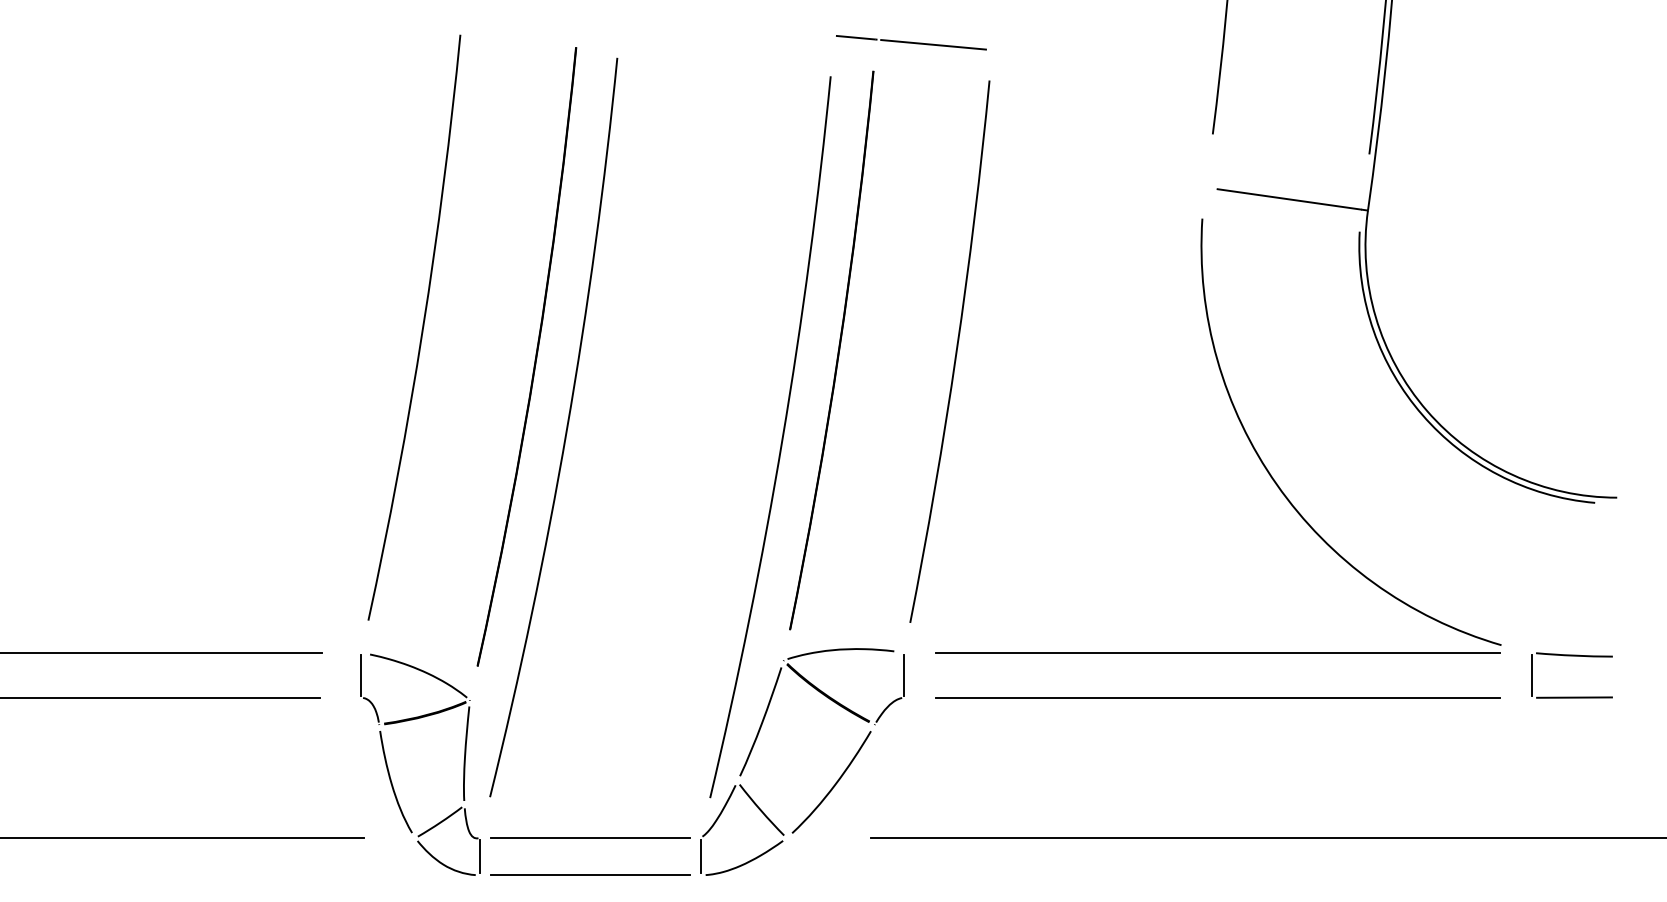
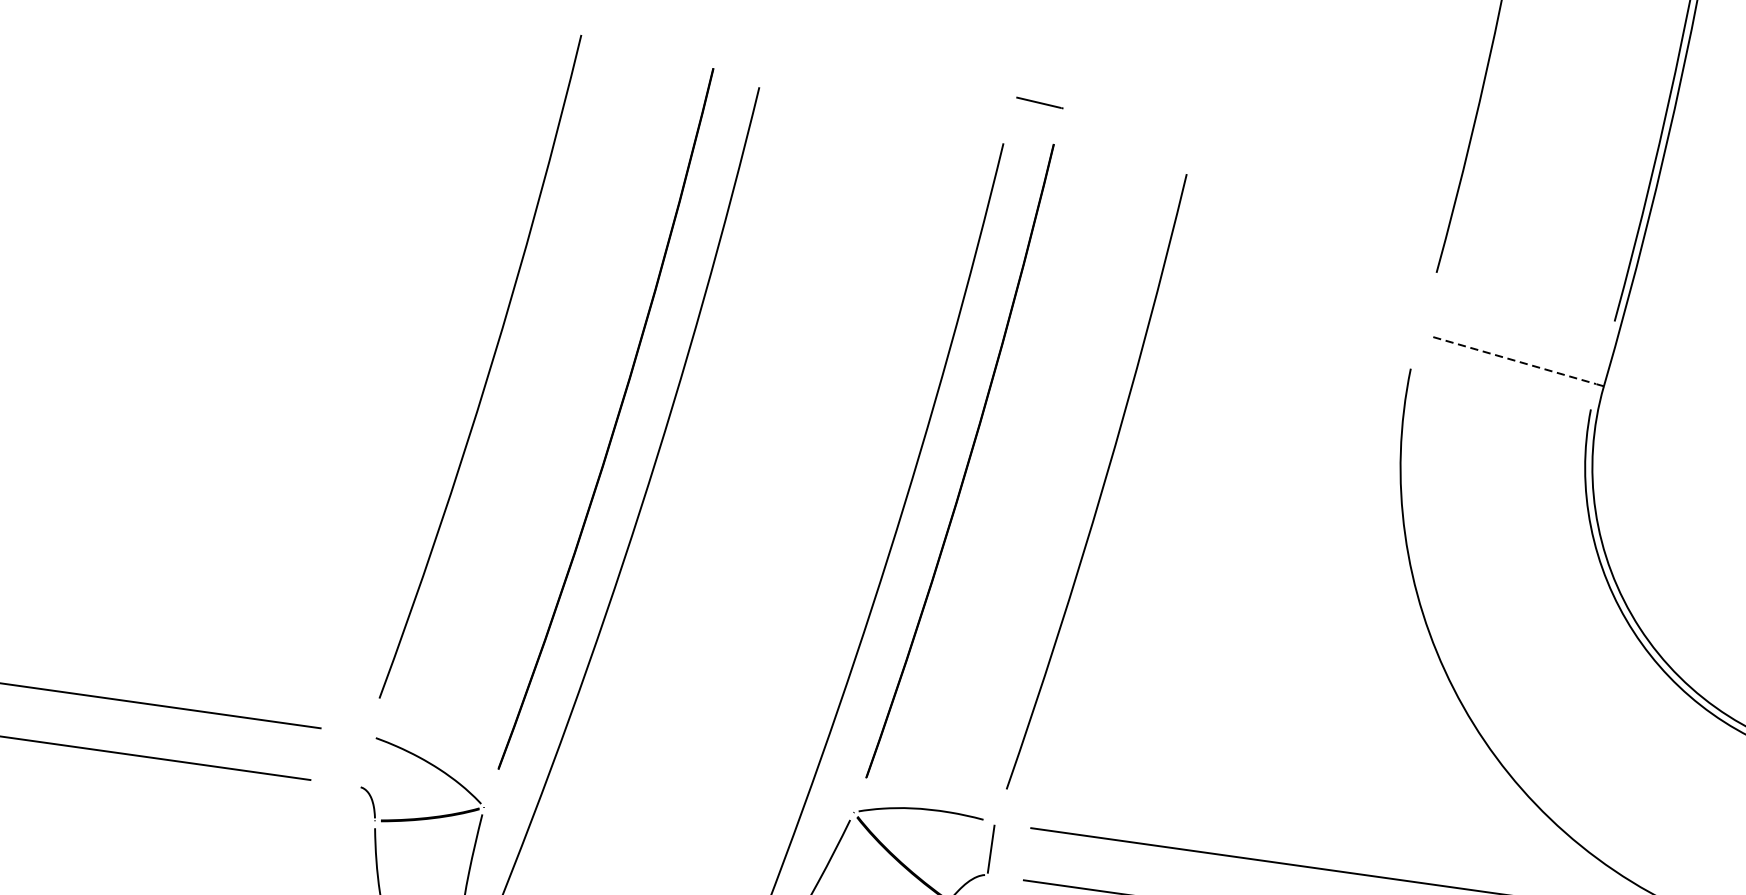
line: (933, 44) -> (1127, 123), removed
line: (1289, 199) -> (1514, 360), solid -> dashed
line: (361, 675) -> (362, 760), removed

